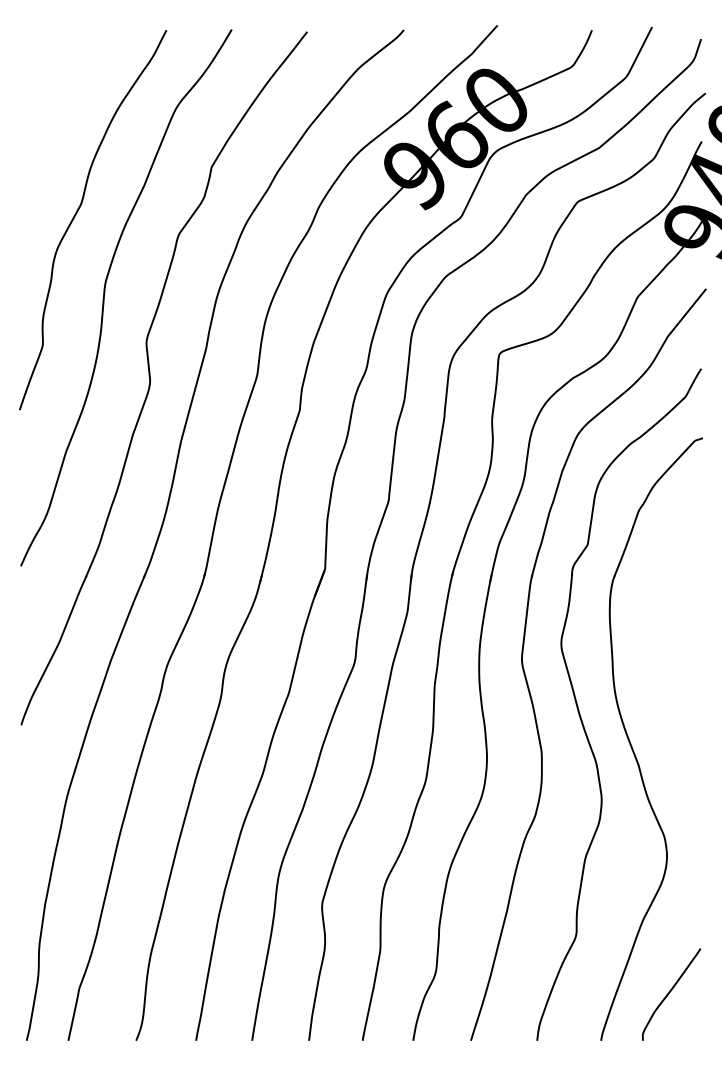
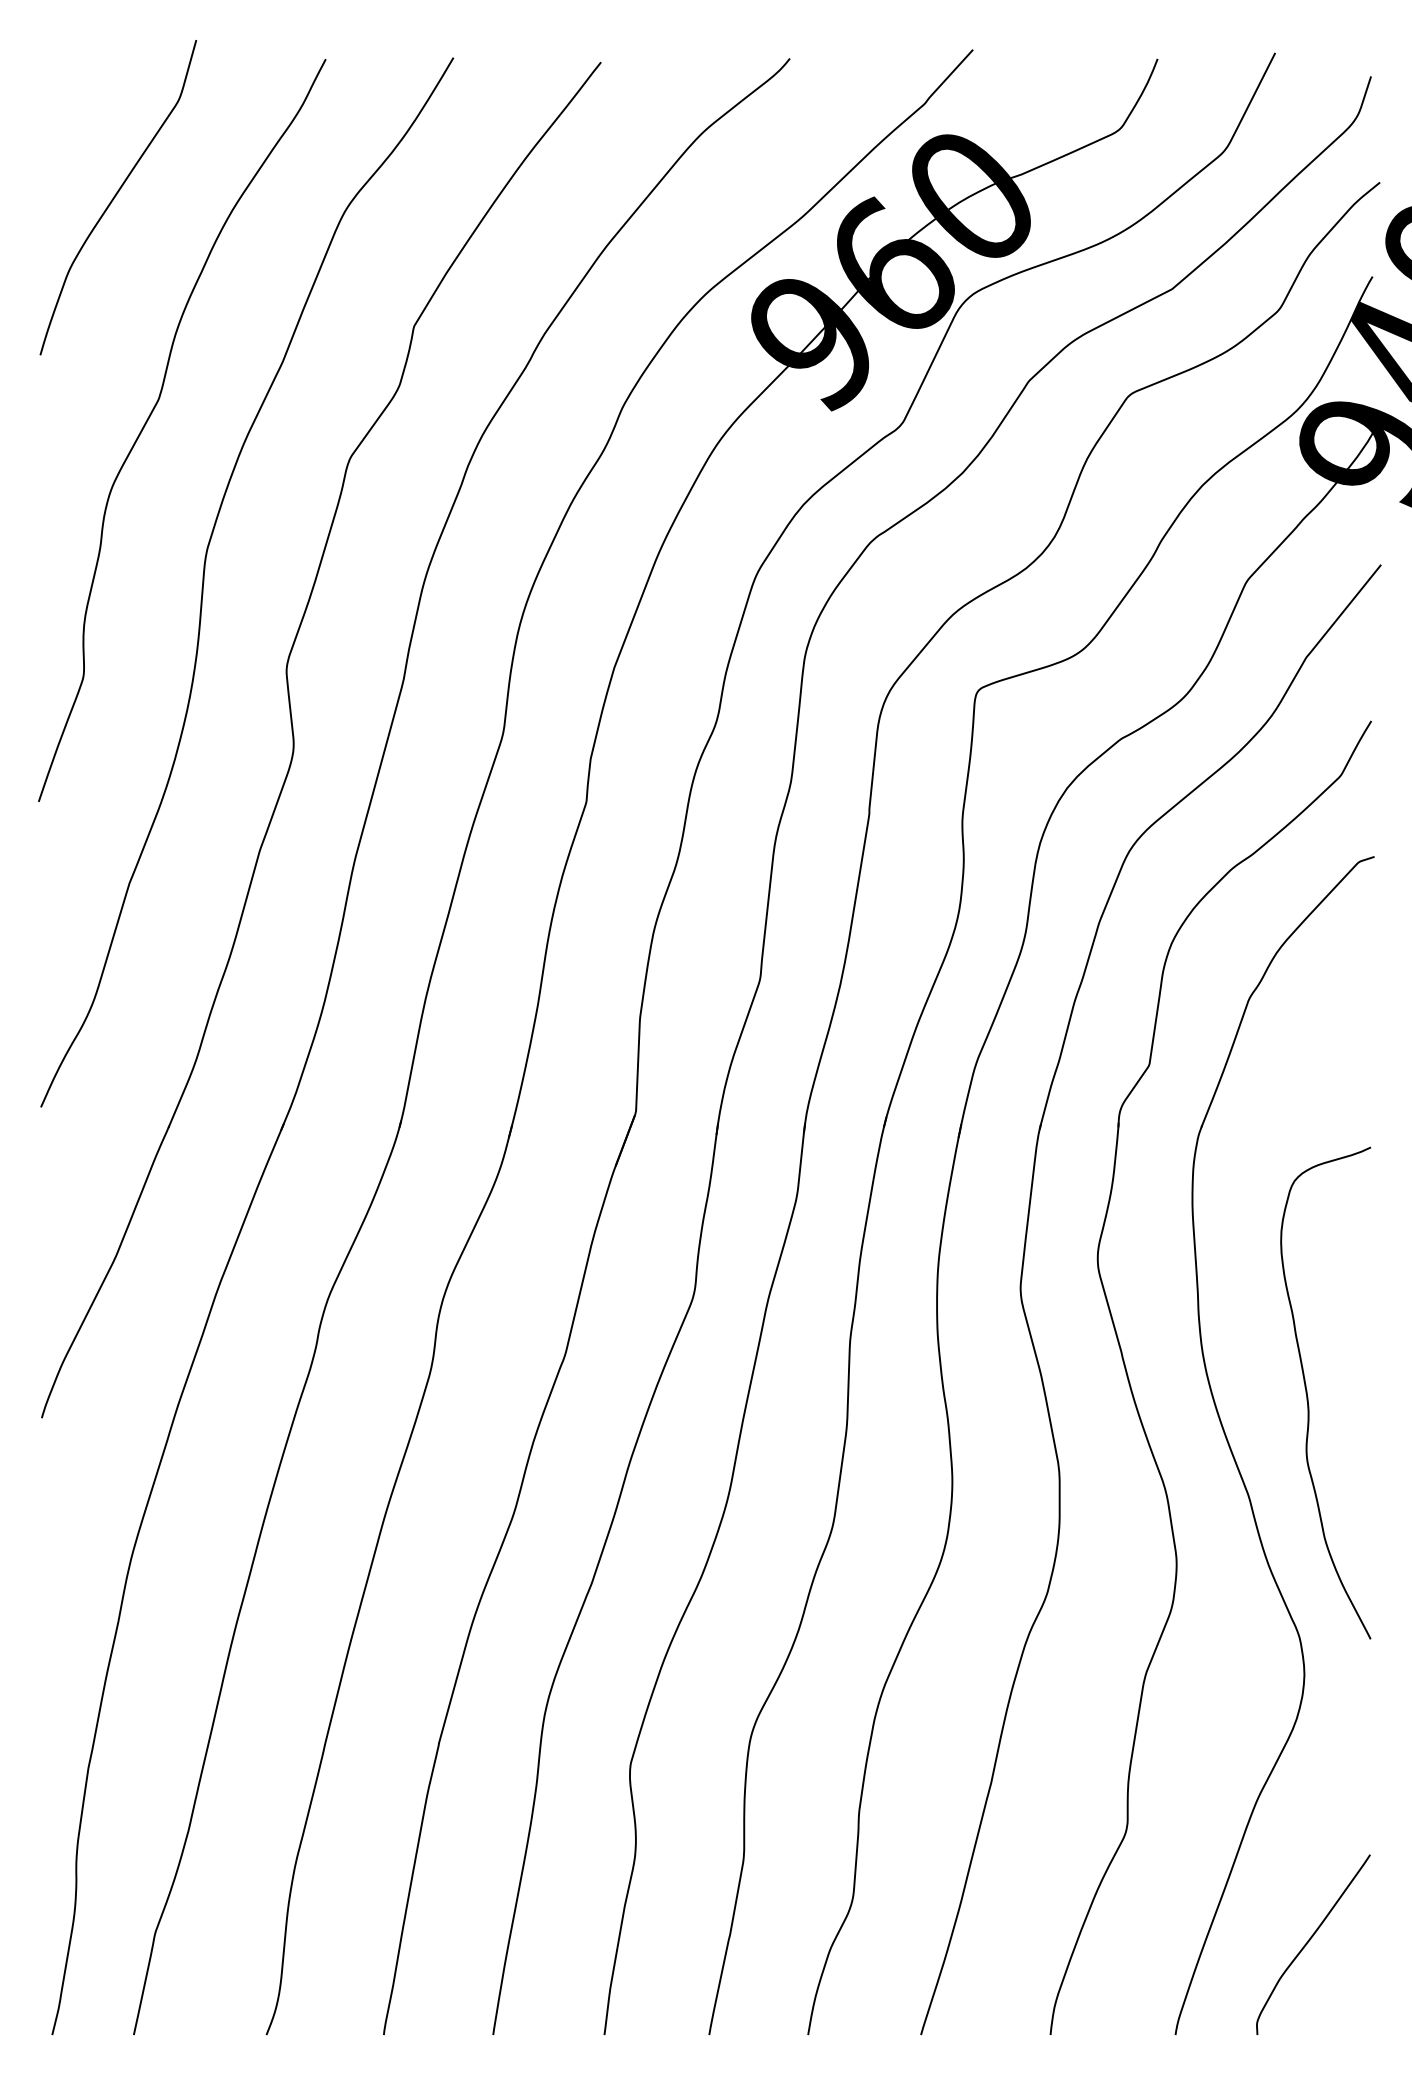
curve: (59, 100) -> (116, 196), added
curve: (669, 712) -> (1309, 1393), added

